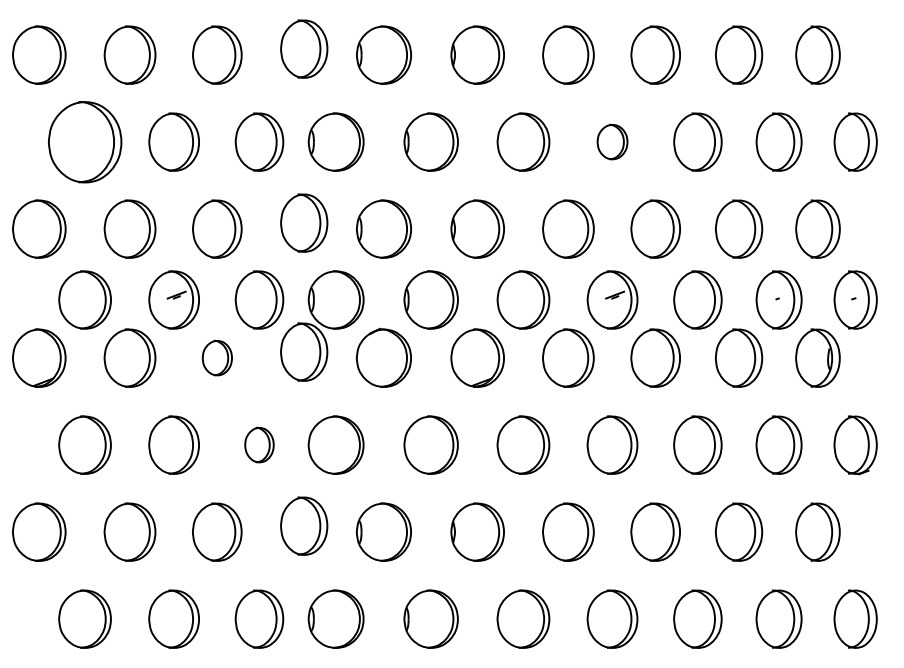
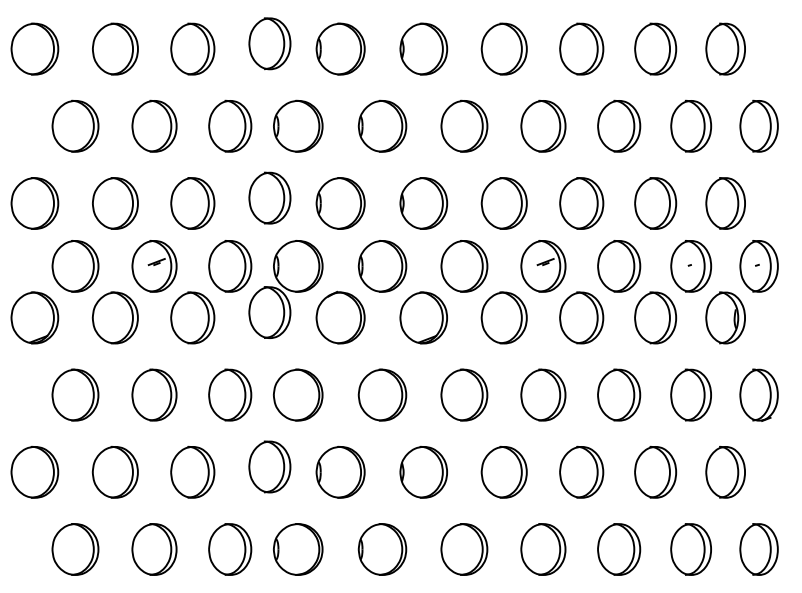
part: (84, 141) -> (74, 125), size x0.71
part: (612, 141) -> (543, 125), size x1.67
part: (217, 357) -> (192, 317), size x1.67
part: (259, 444) -> (230, 394), size x1.67

